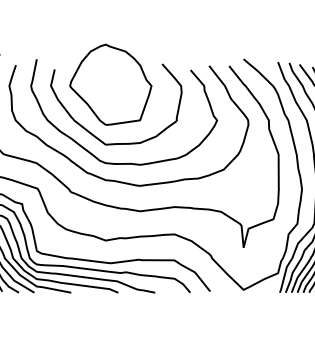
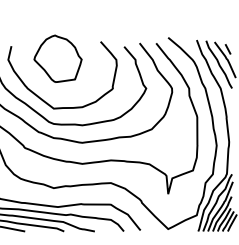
part: (110, 84) -> (57, 58), size x0.7

